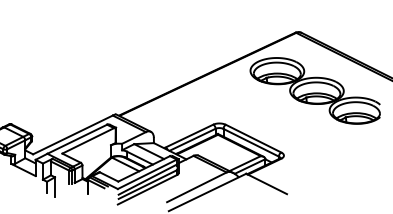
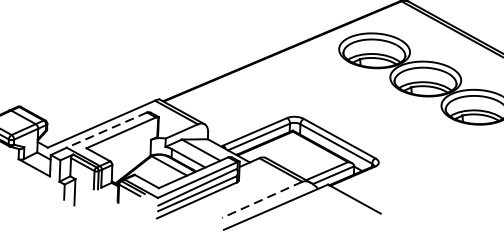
line: (76, 139) -> (105, 130), solid -> dashed
line: (196, 187) -> (261, 200), solid -> dashed

